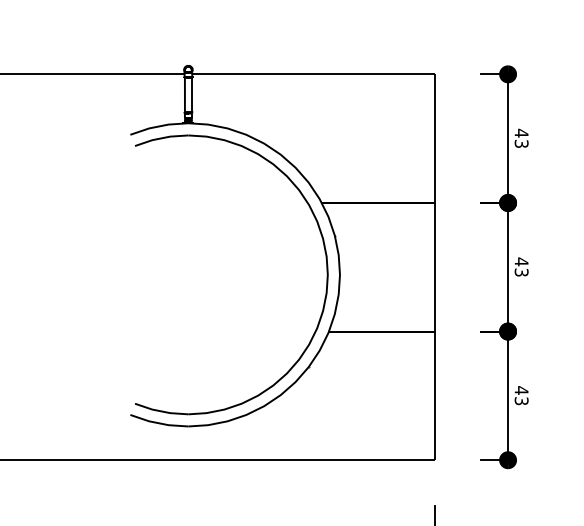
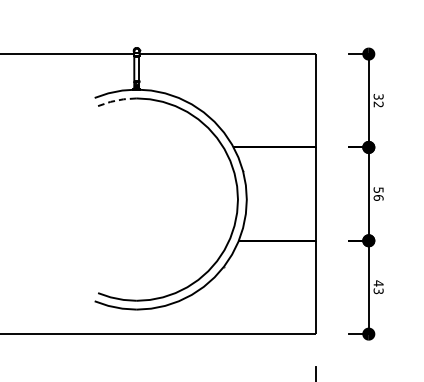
line: (161, 138) -> (117, 100), solid -> dashed
text: (521, 138) -> (378, 100), 43 -> 32
text: (521, 266) -> (378, 193), 43 -> 56

